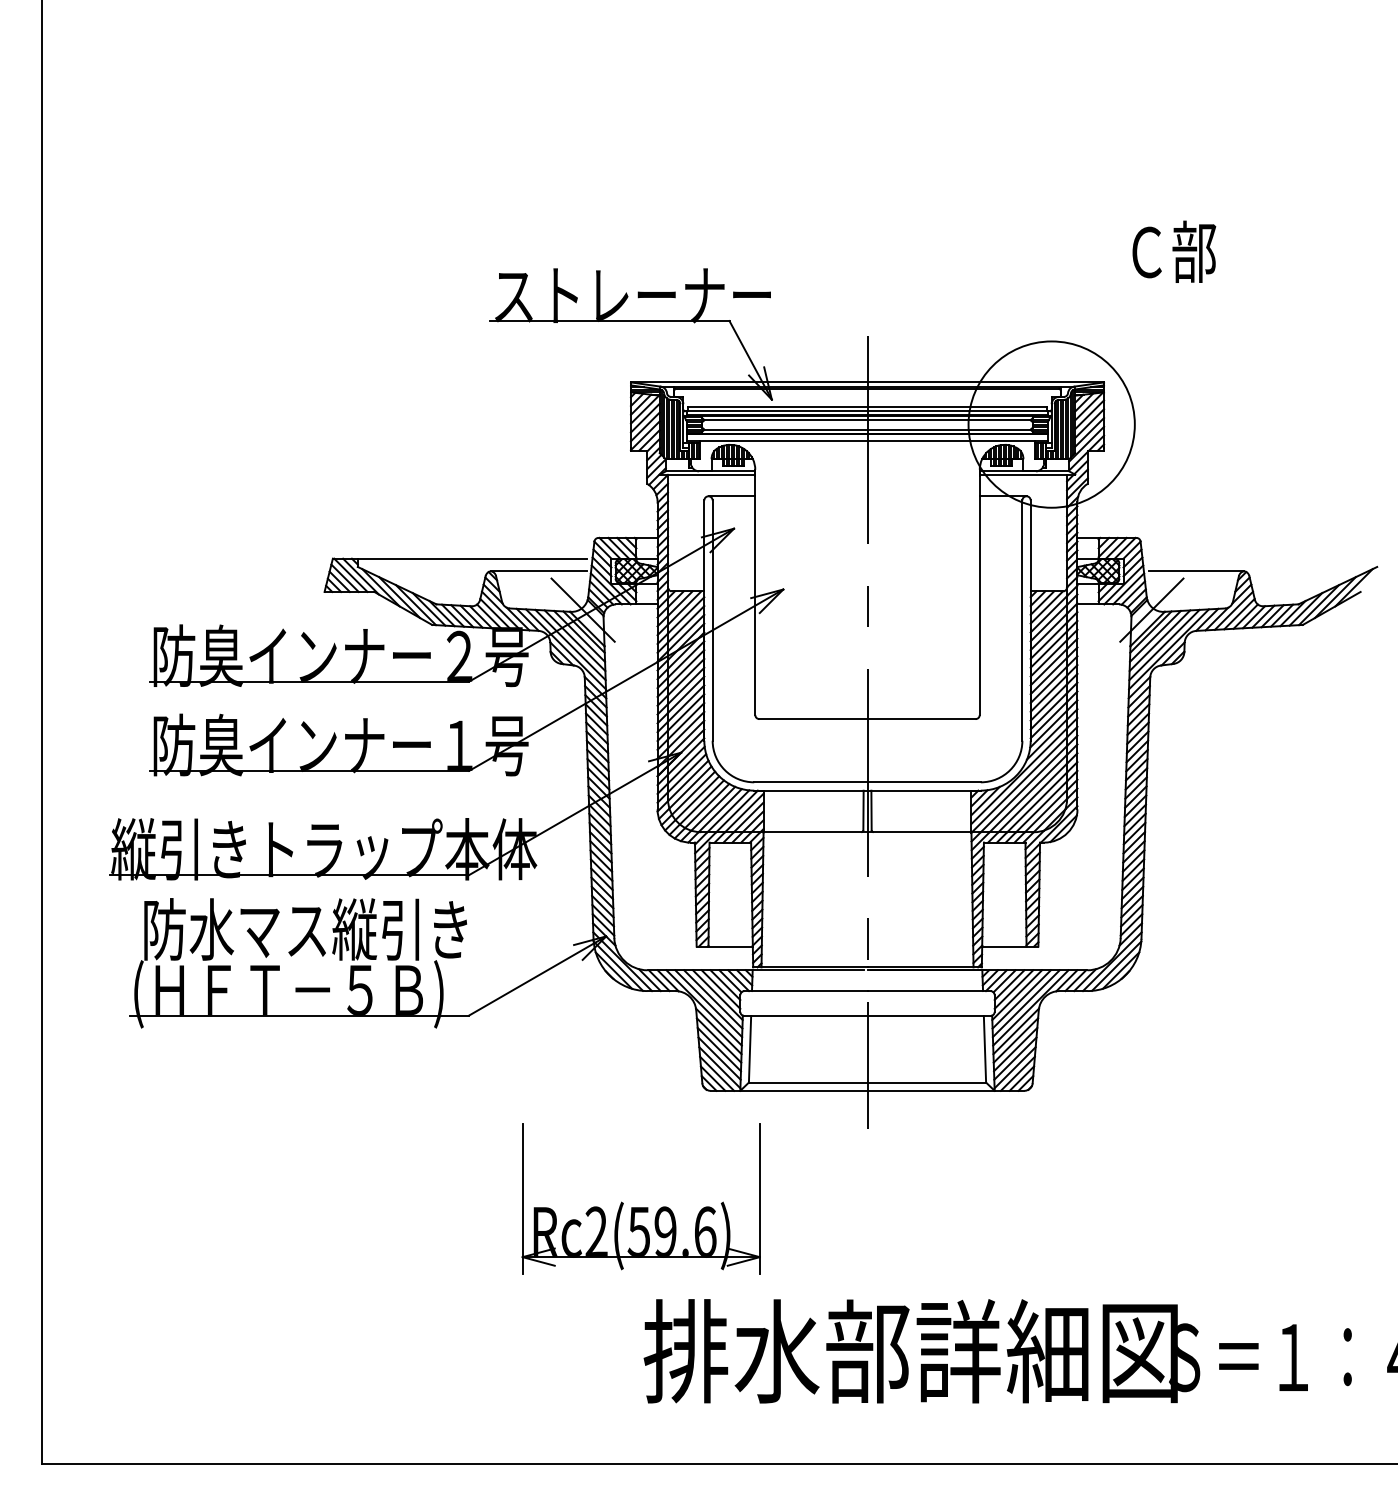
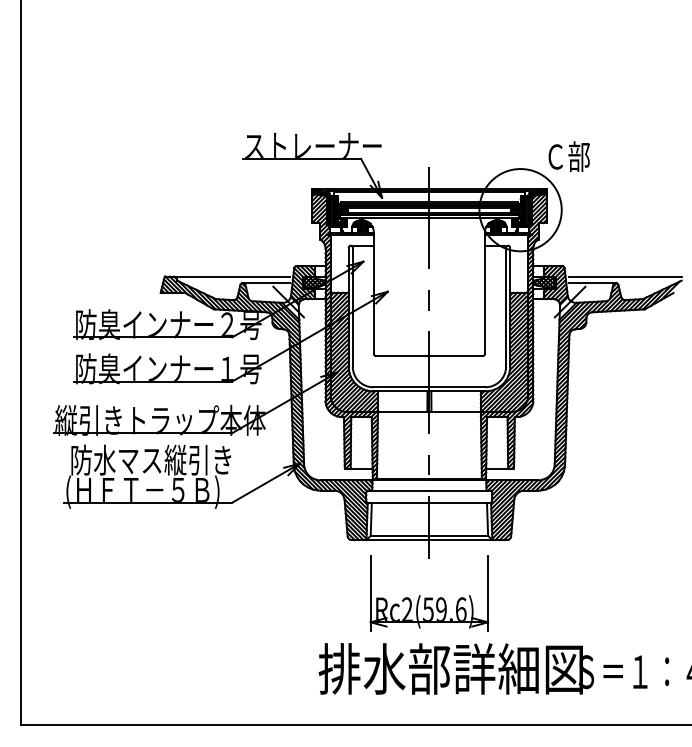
text: (1172, 251) -> (568, 156), moved
line: (1261, 558) -> (624, 276), added
part: (641, 1198) -> (429, 593), moved

